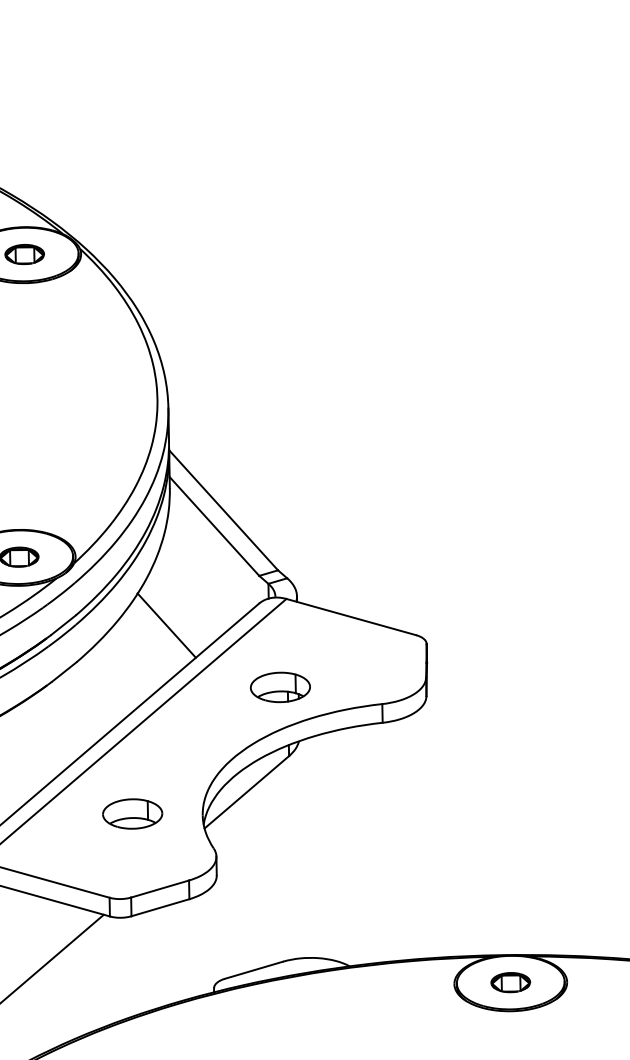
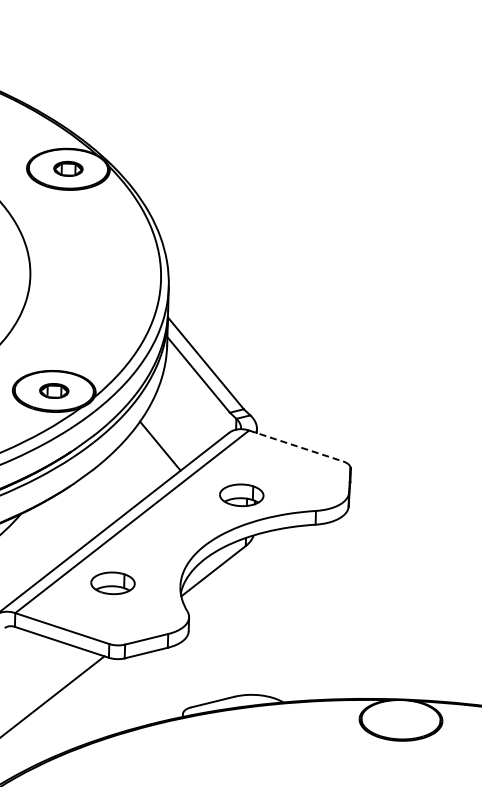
line: (351, 617) -> (296, 446), solid -> dashed
part: (131, 814) -> (112, 583), moved
part: (510, 982) -> (400, 719), removed

